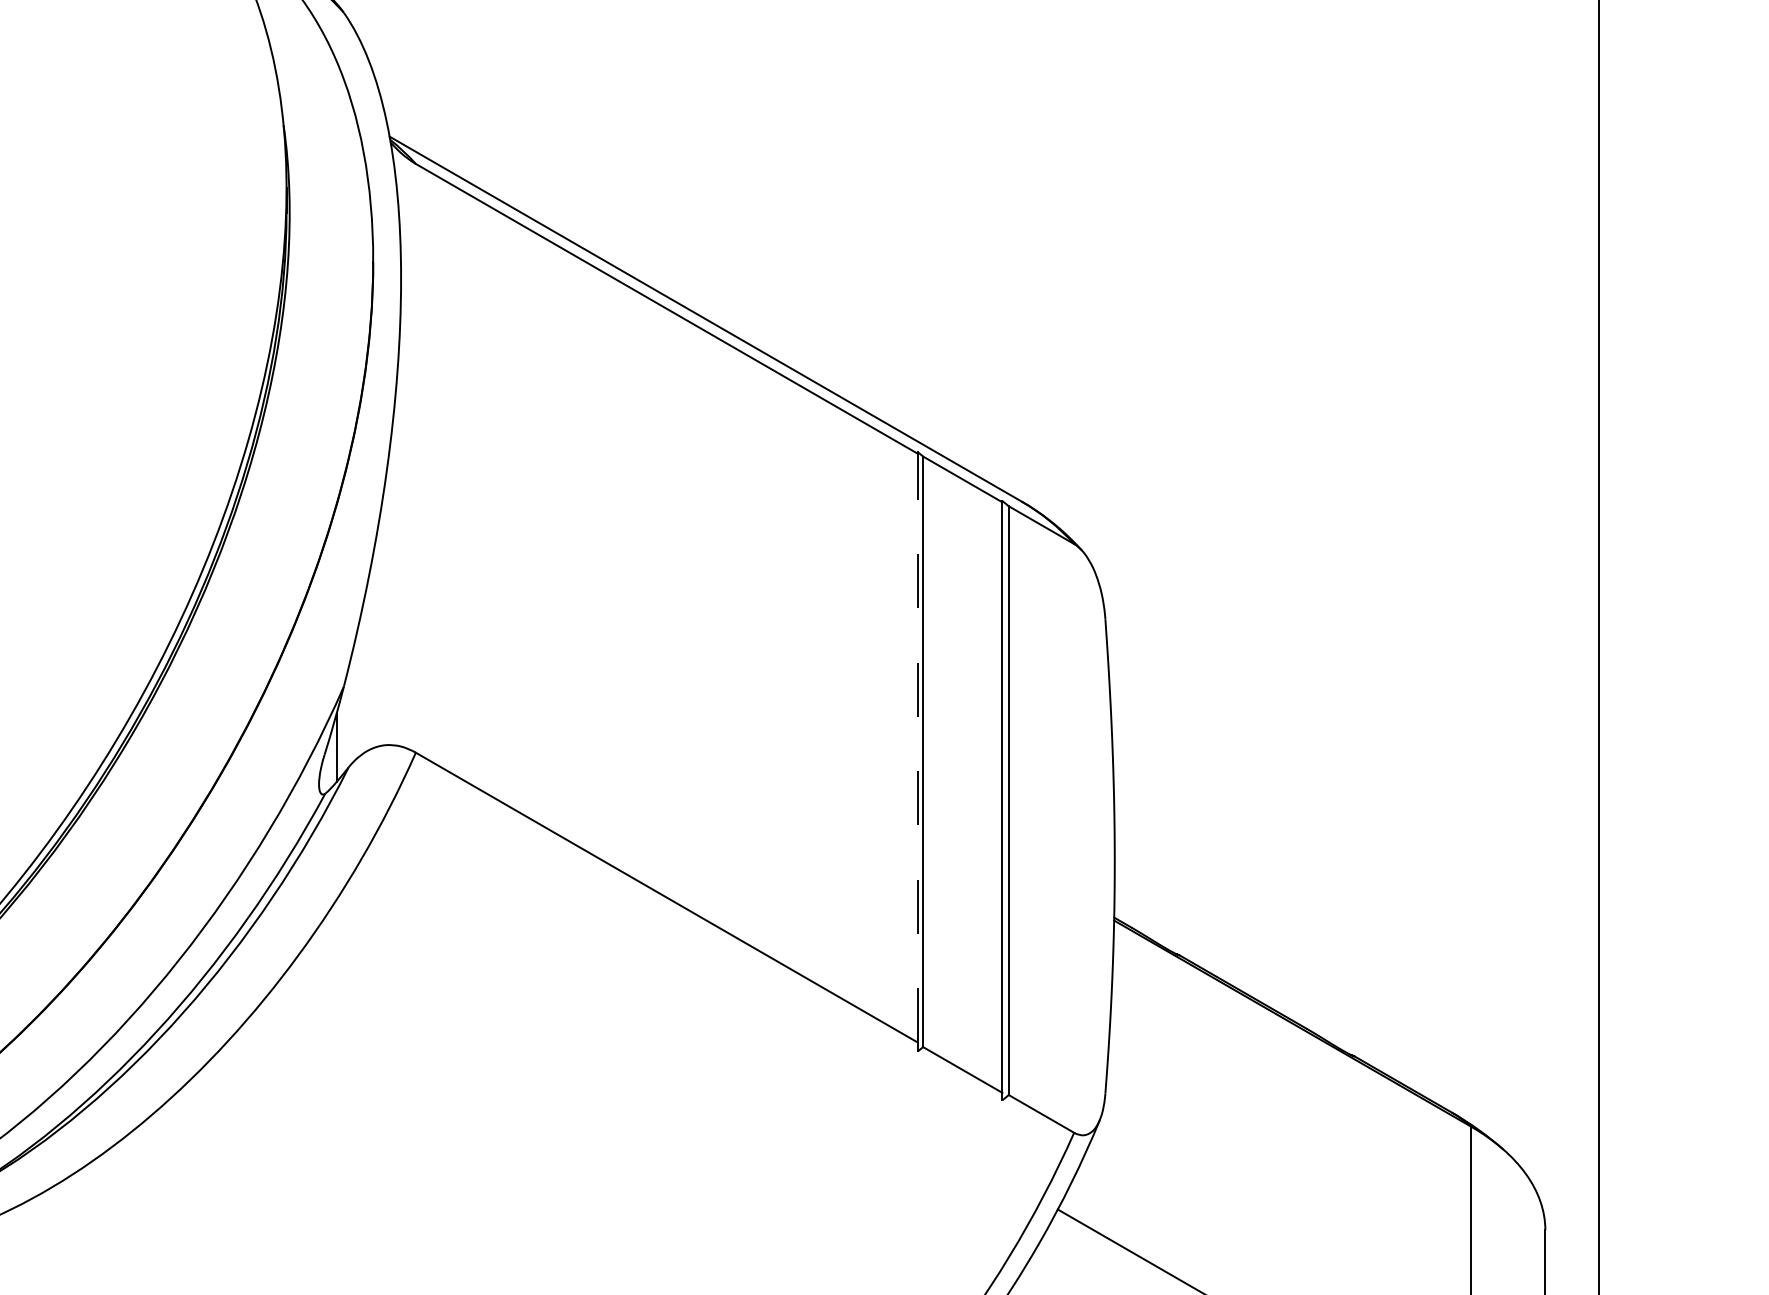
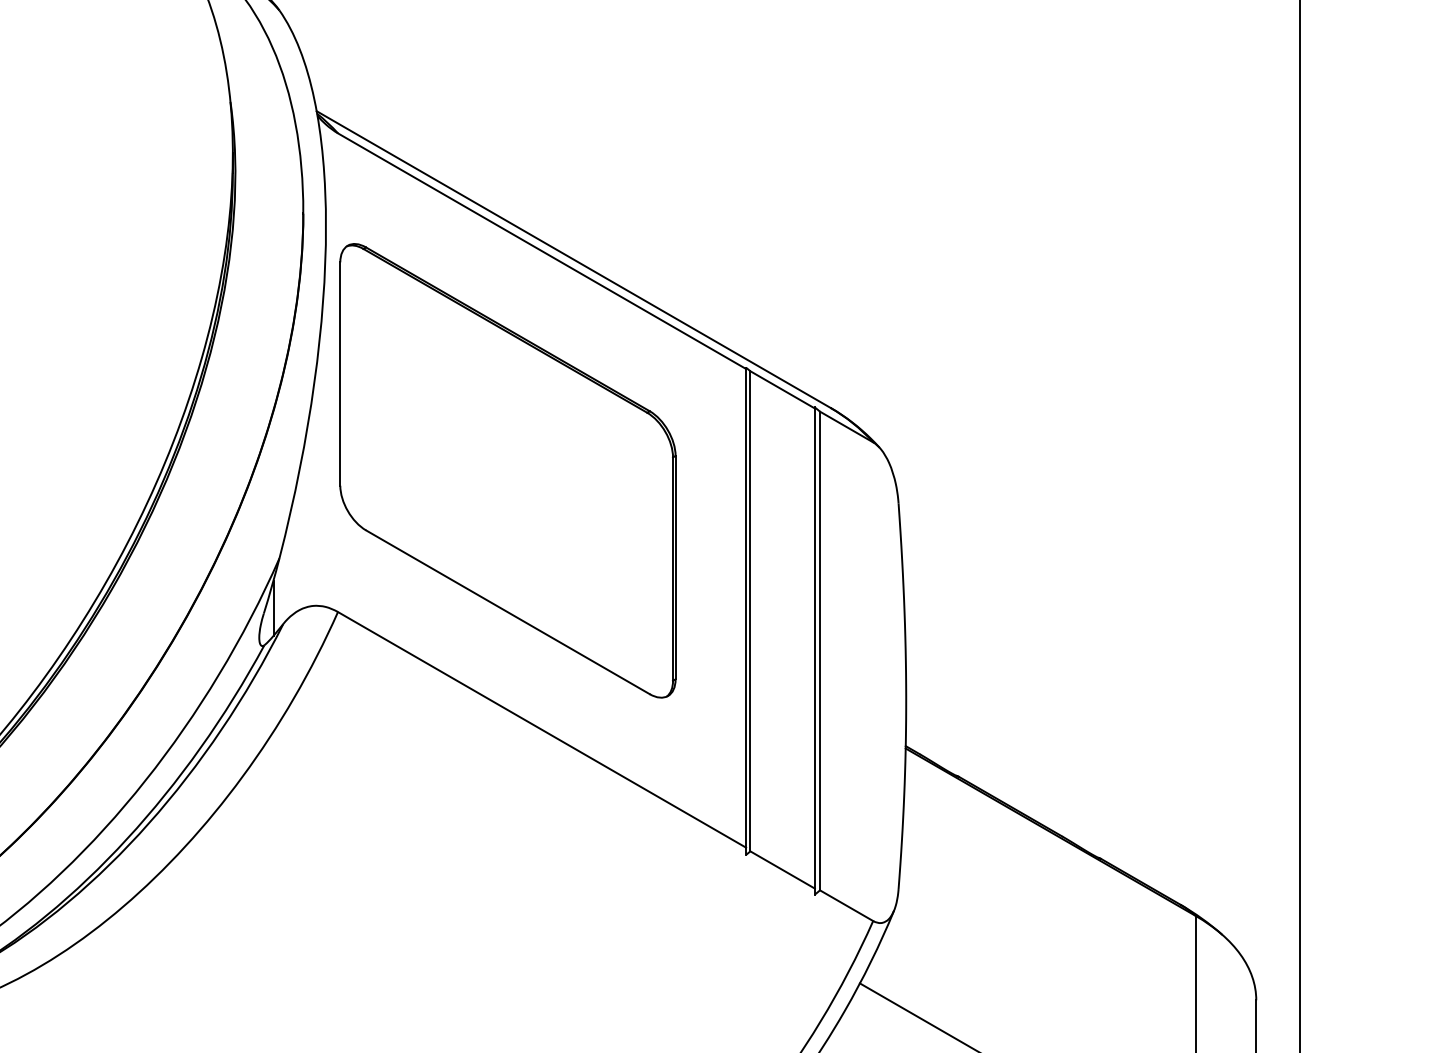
part: (624, 578) -> (507, 470), added
line: (917, 747) -> (745, 607), dashed -> solid

